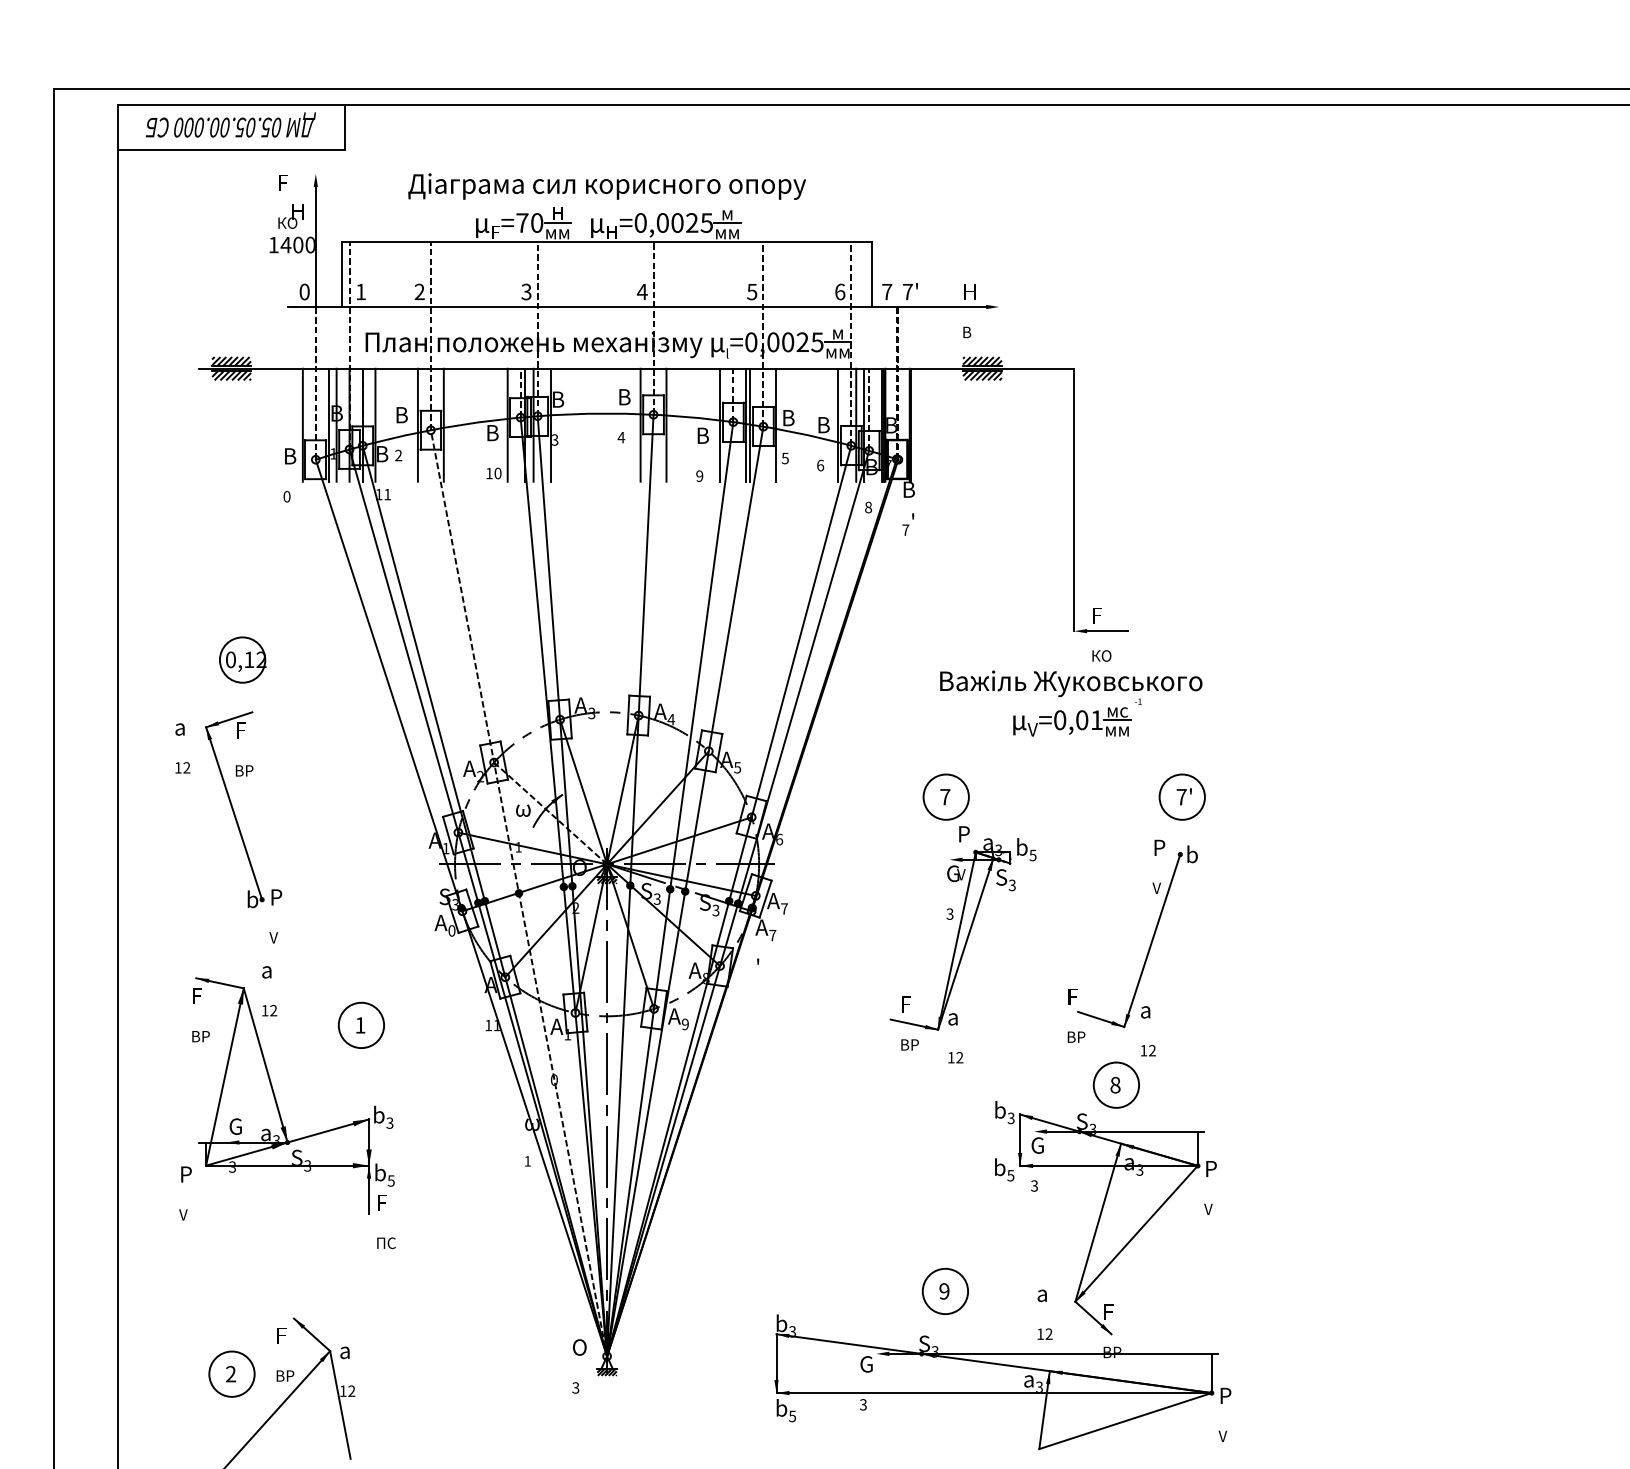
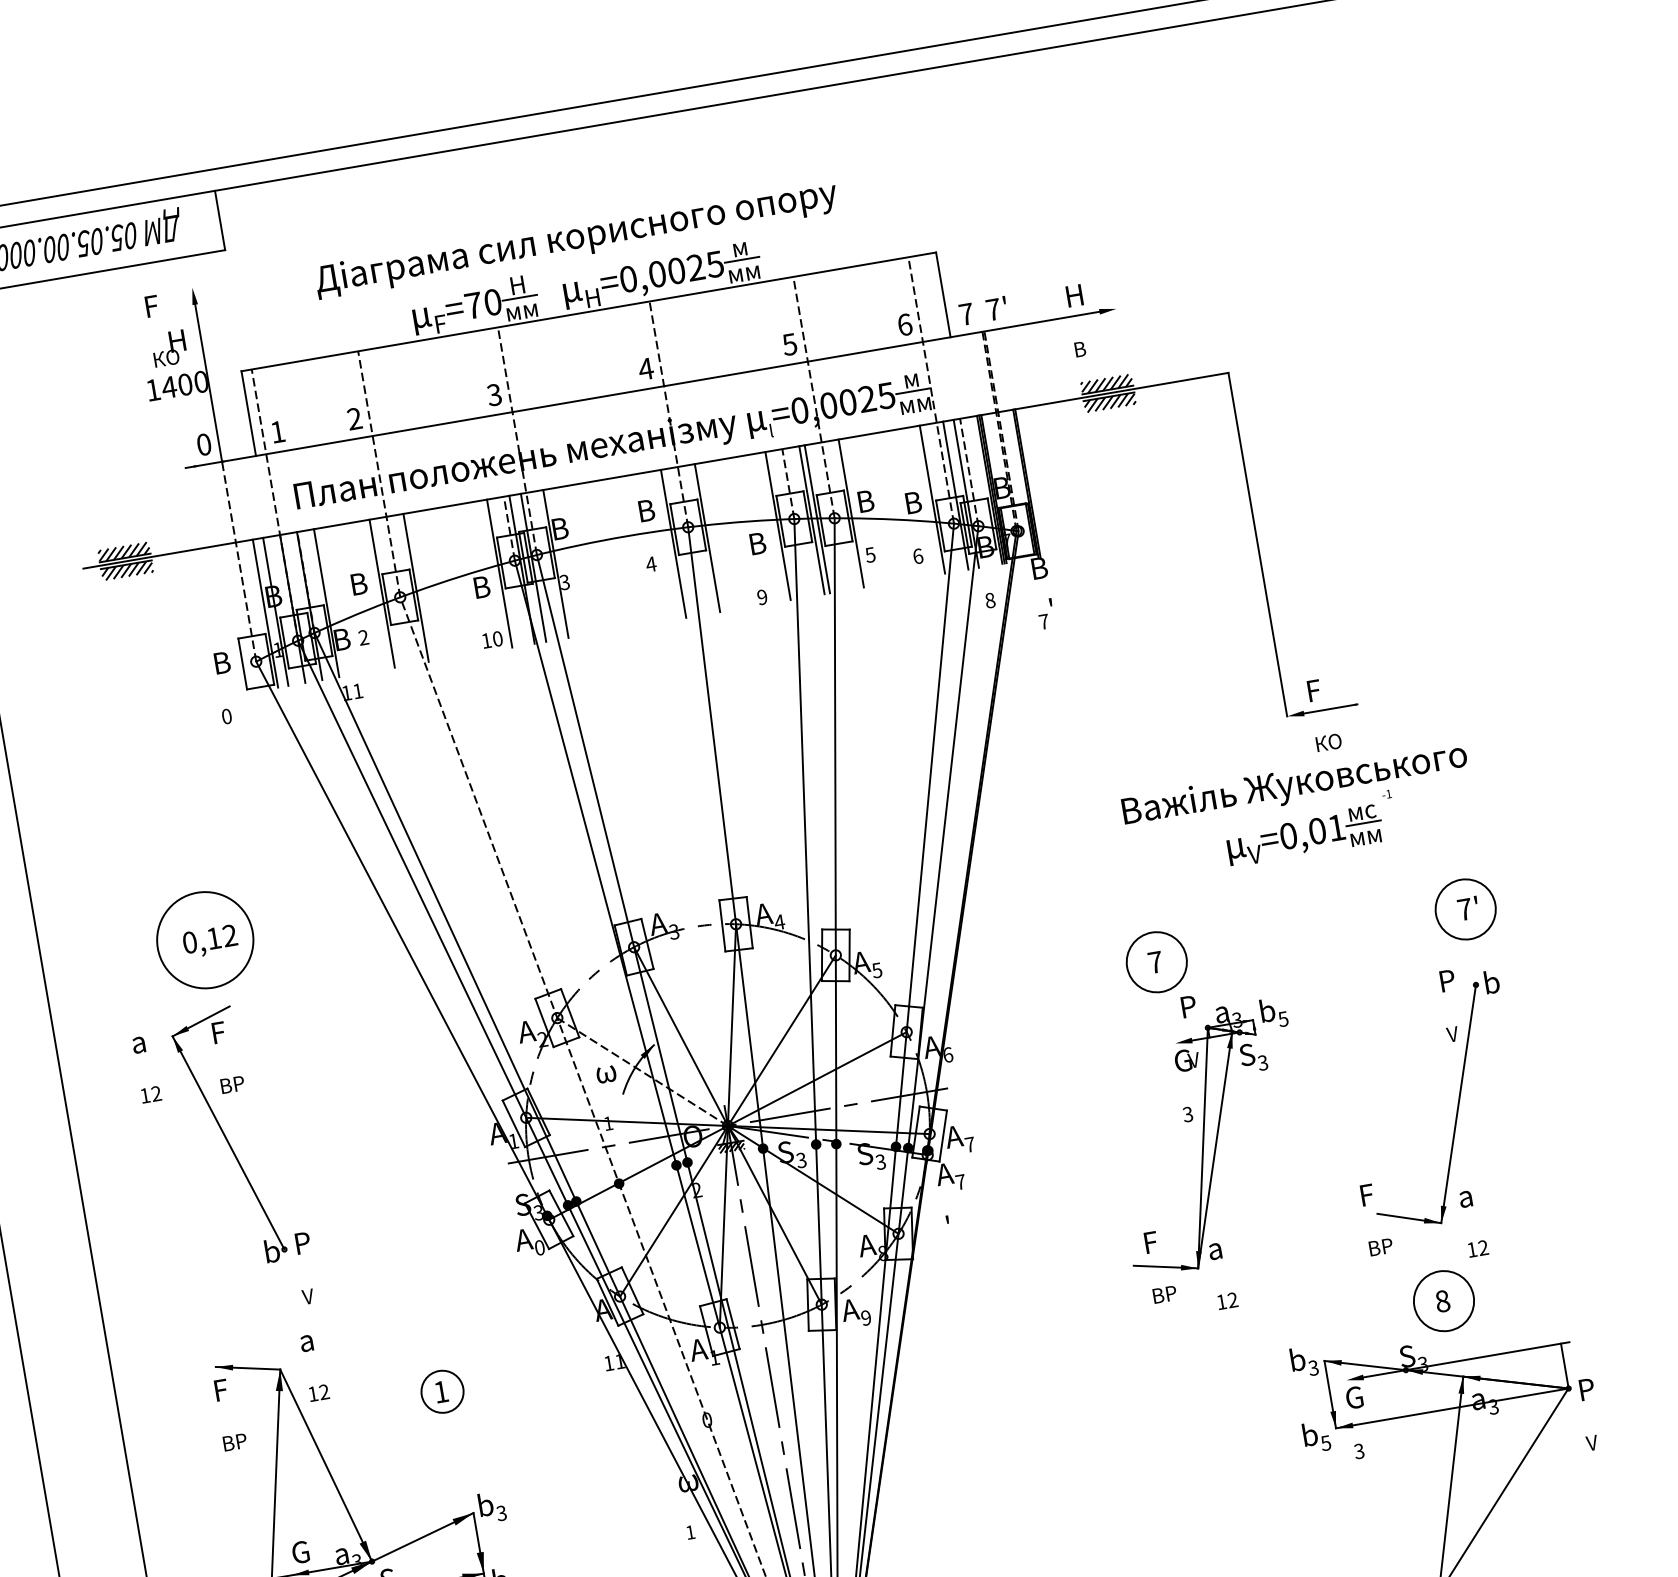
line: (302, 424) -> (230, 618), removed
circle: (242, 659) -> (205, 939), size x1.6
circle: (361, 1025) -> (442, 1391), size x0.7

